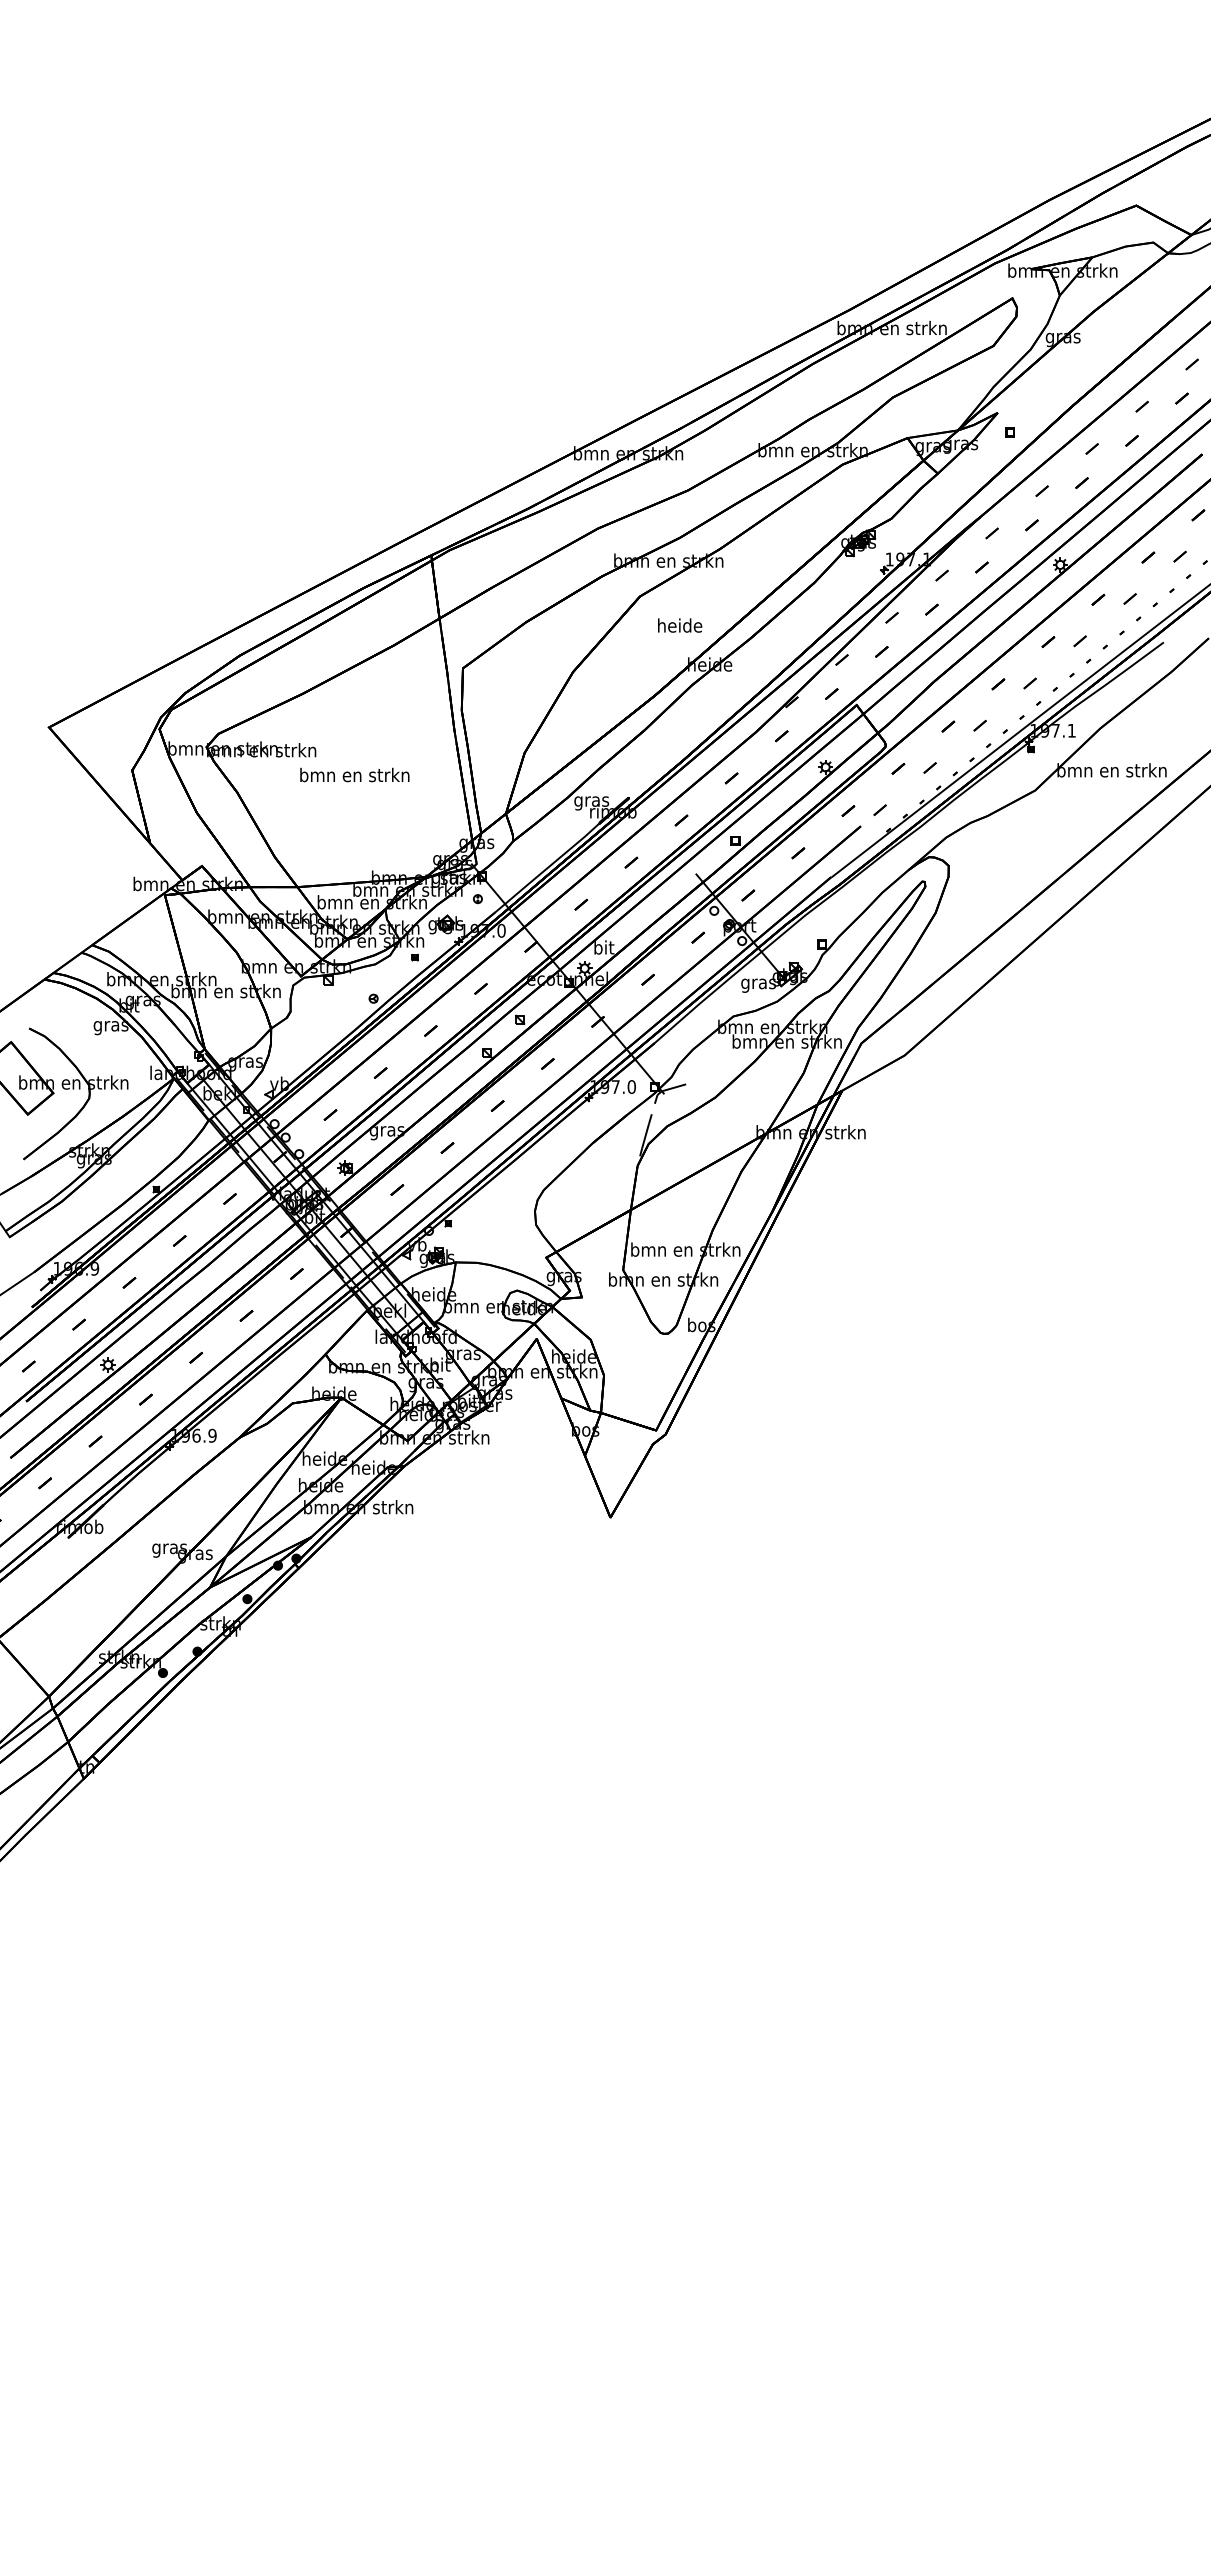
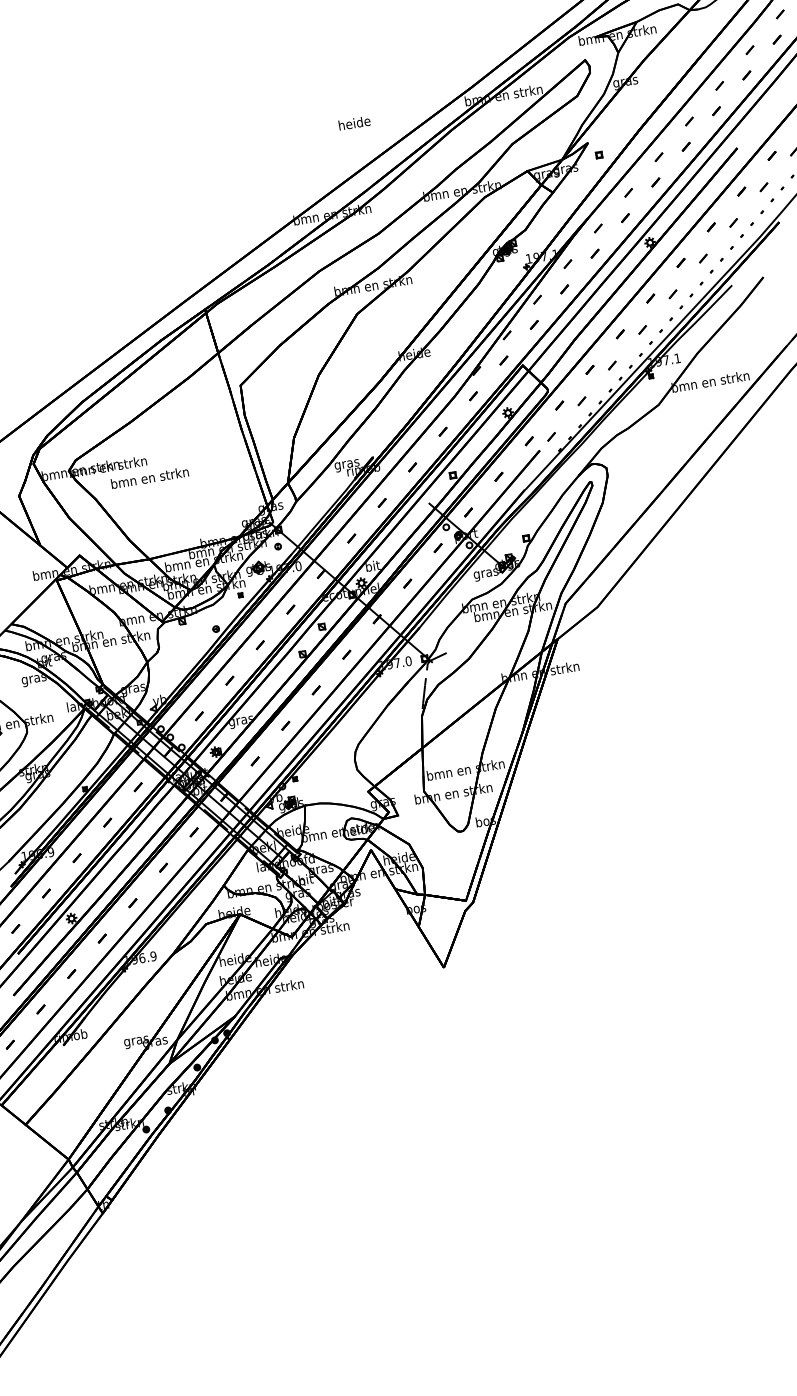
text: (680, 625) -> (354, 123), moved
text: (354, 774) -> (149, 477), moved

